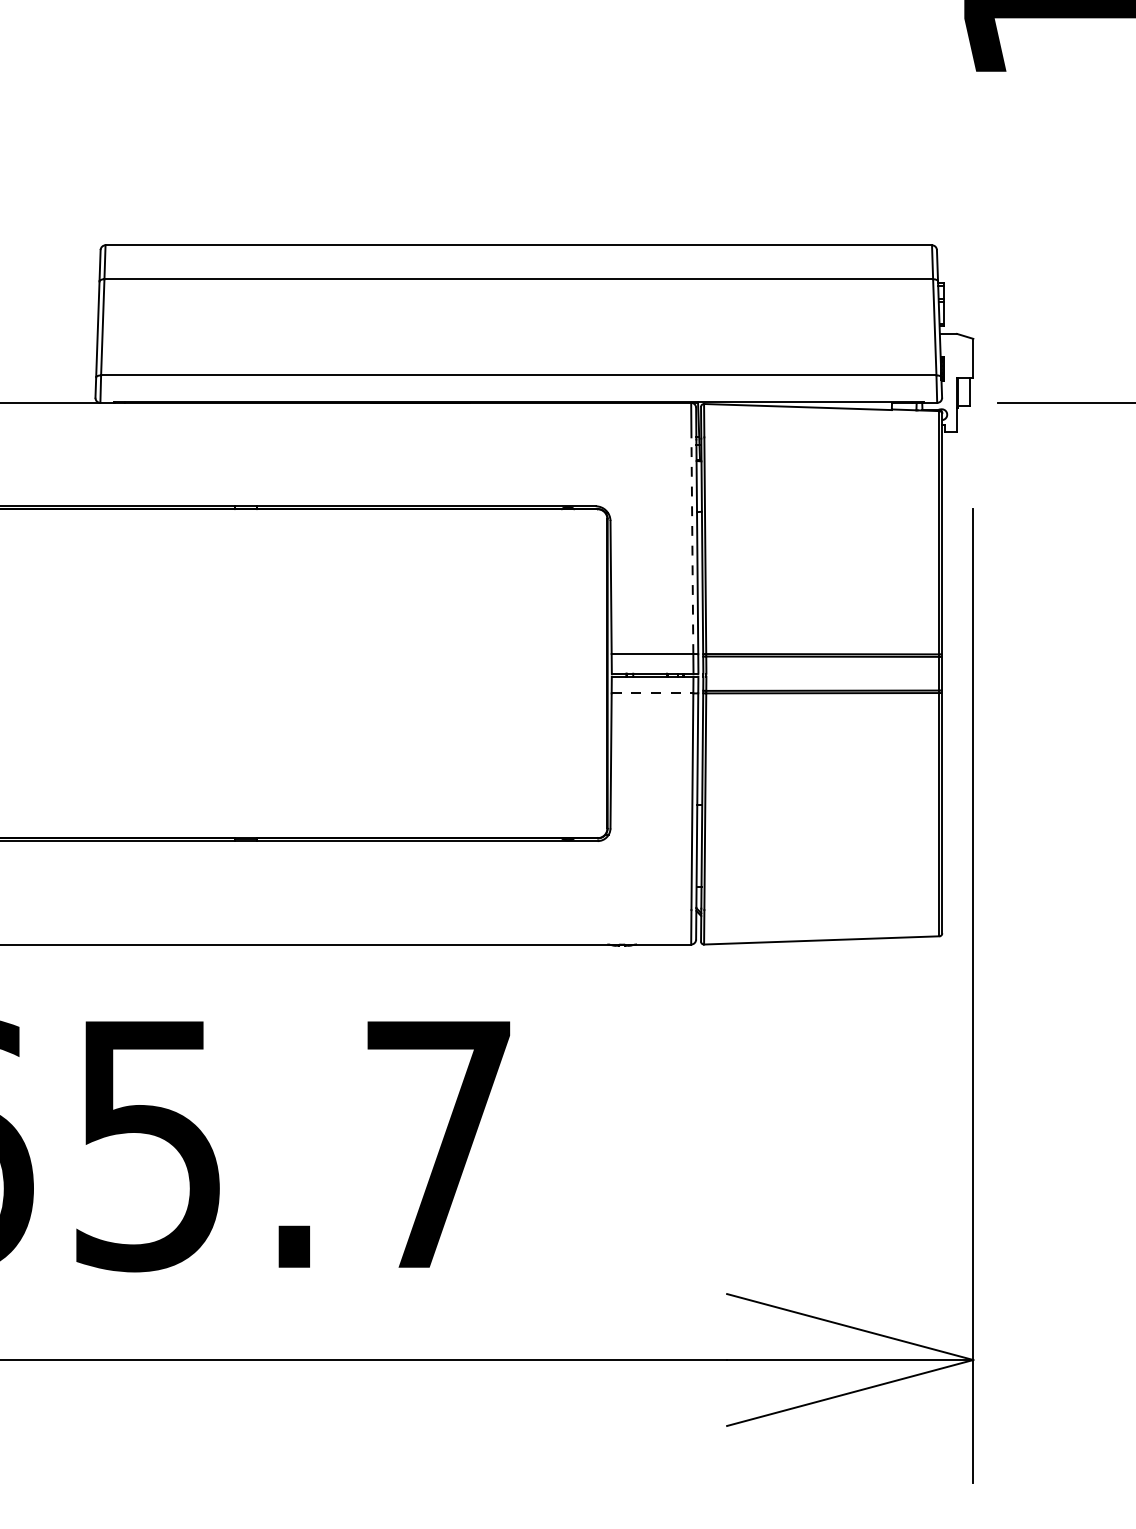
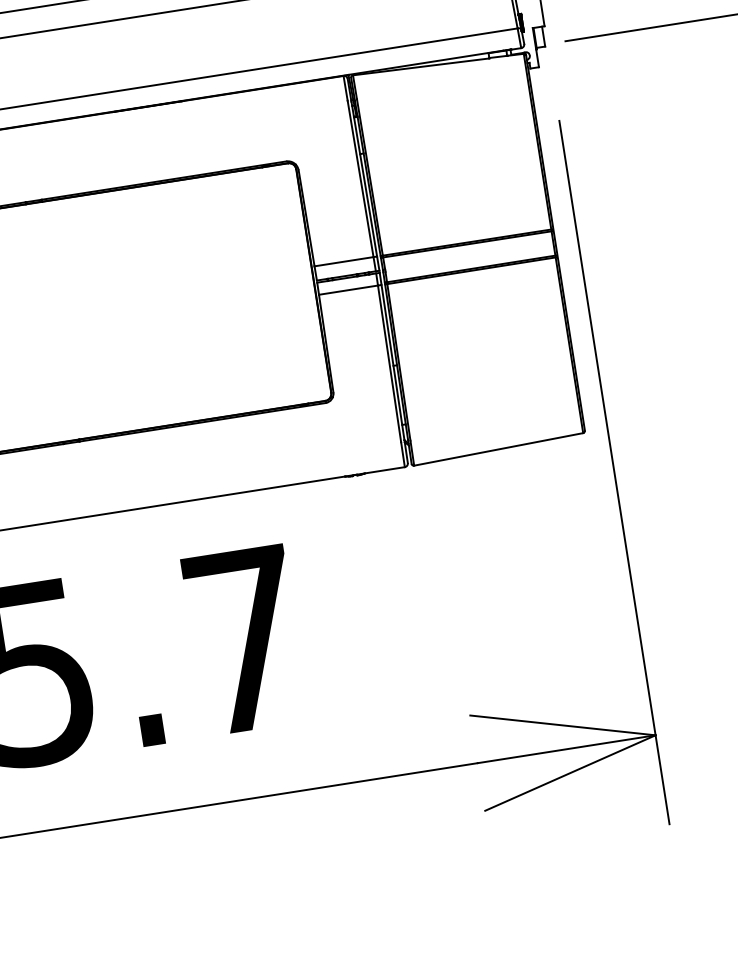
line: (692, 545) -> (360, 178), dashed -> solid
line: (652, 693) -> (348, 290), dashed -> solid

